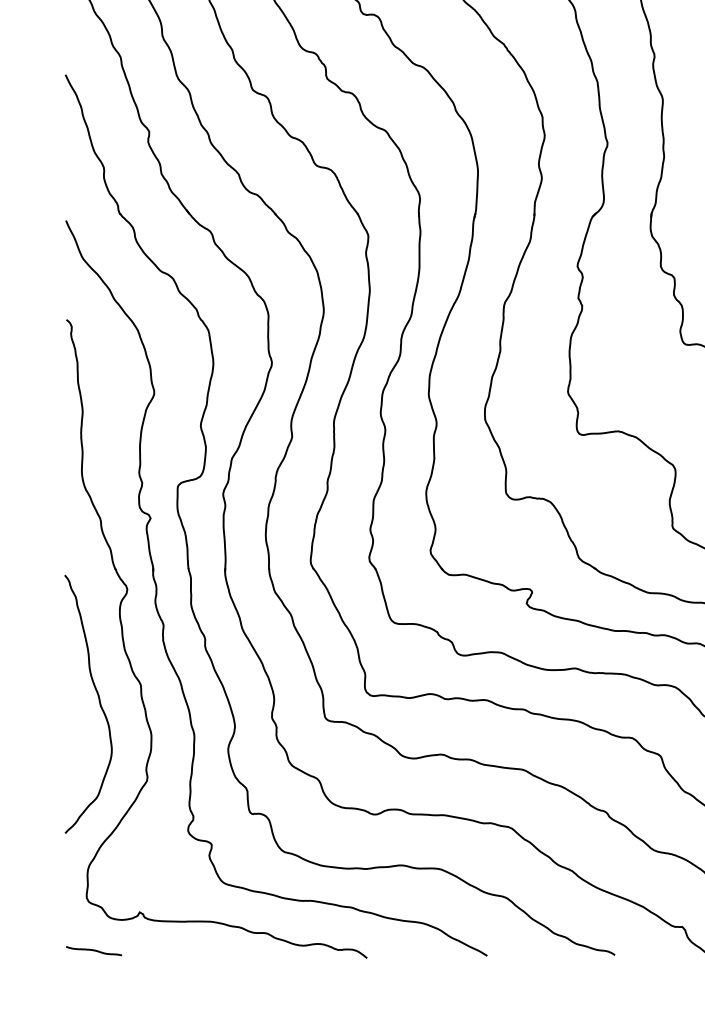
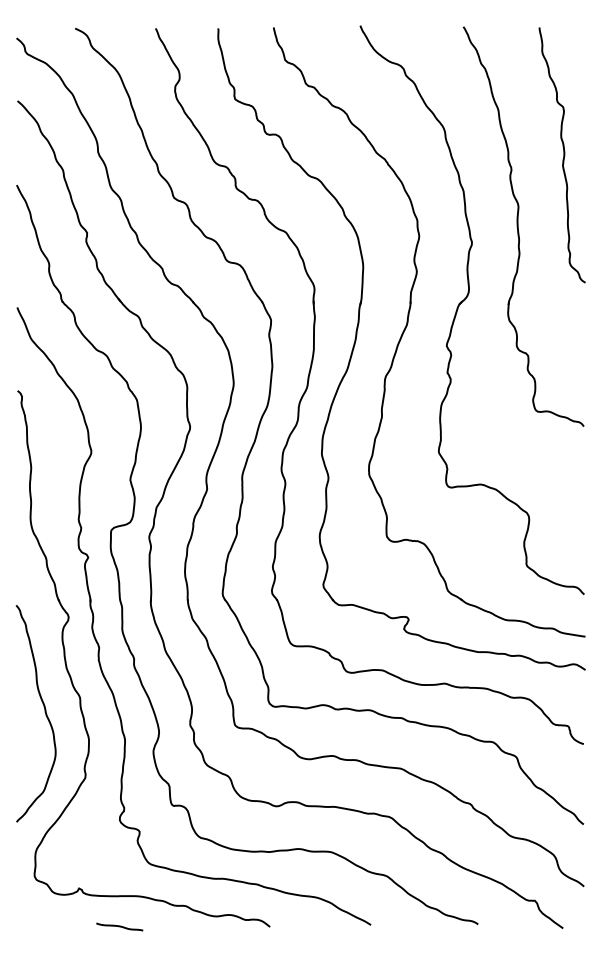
curve: (93, 950) -> (119, 926), moved

